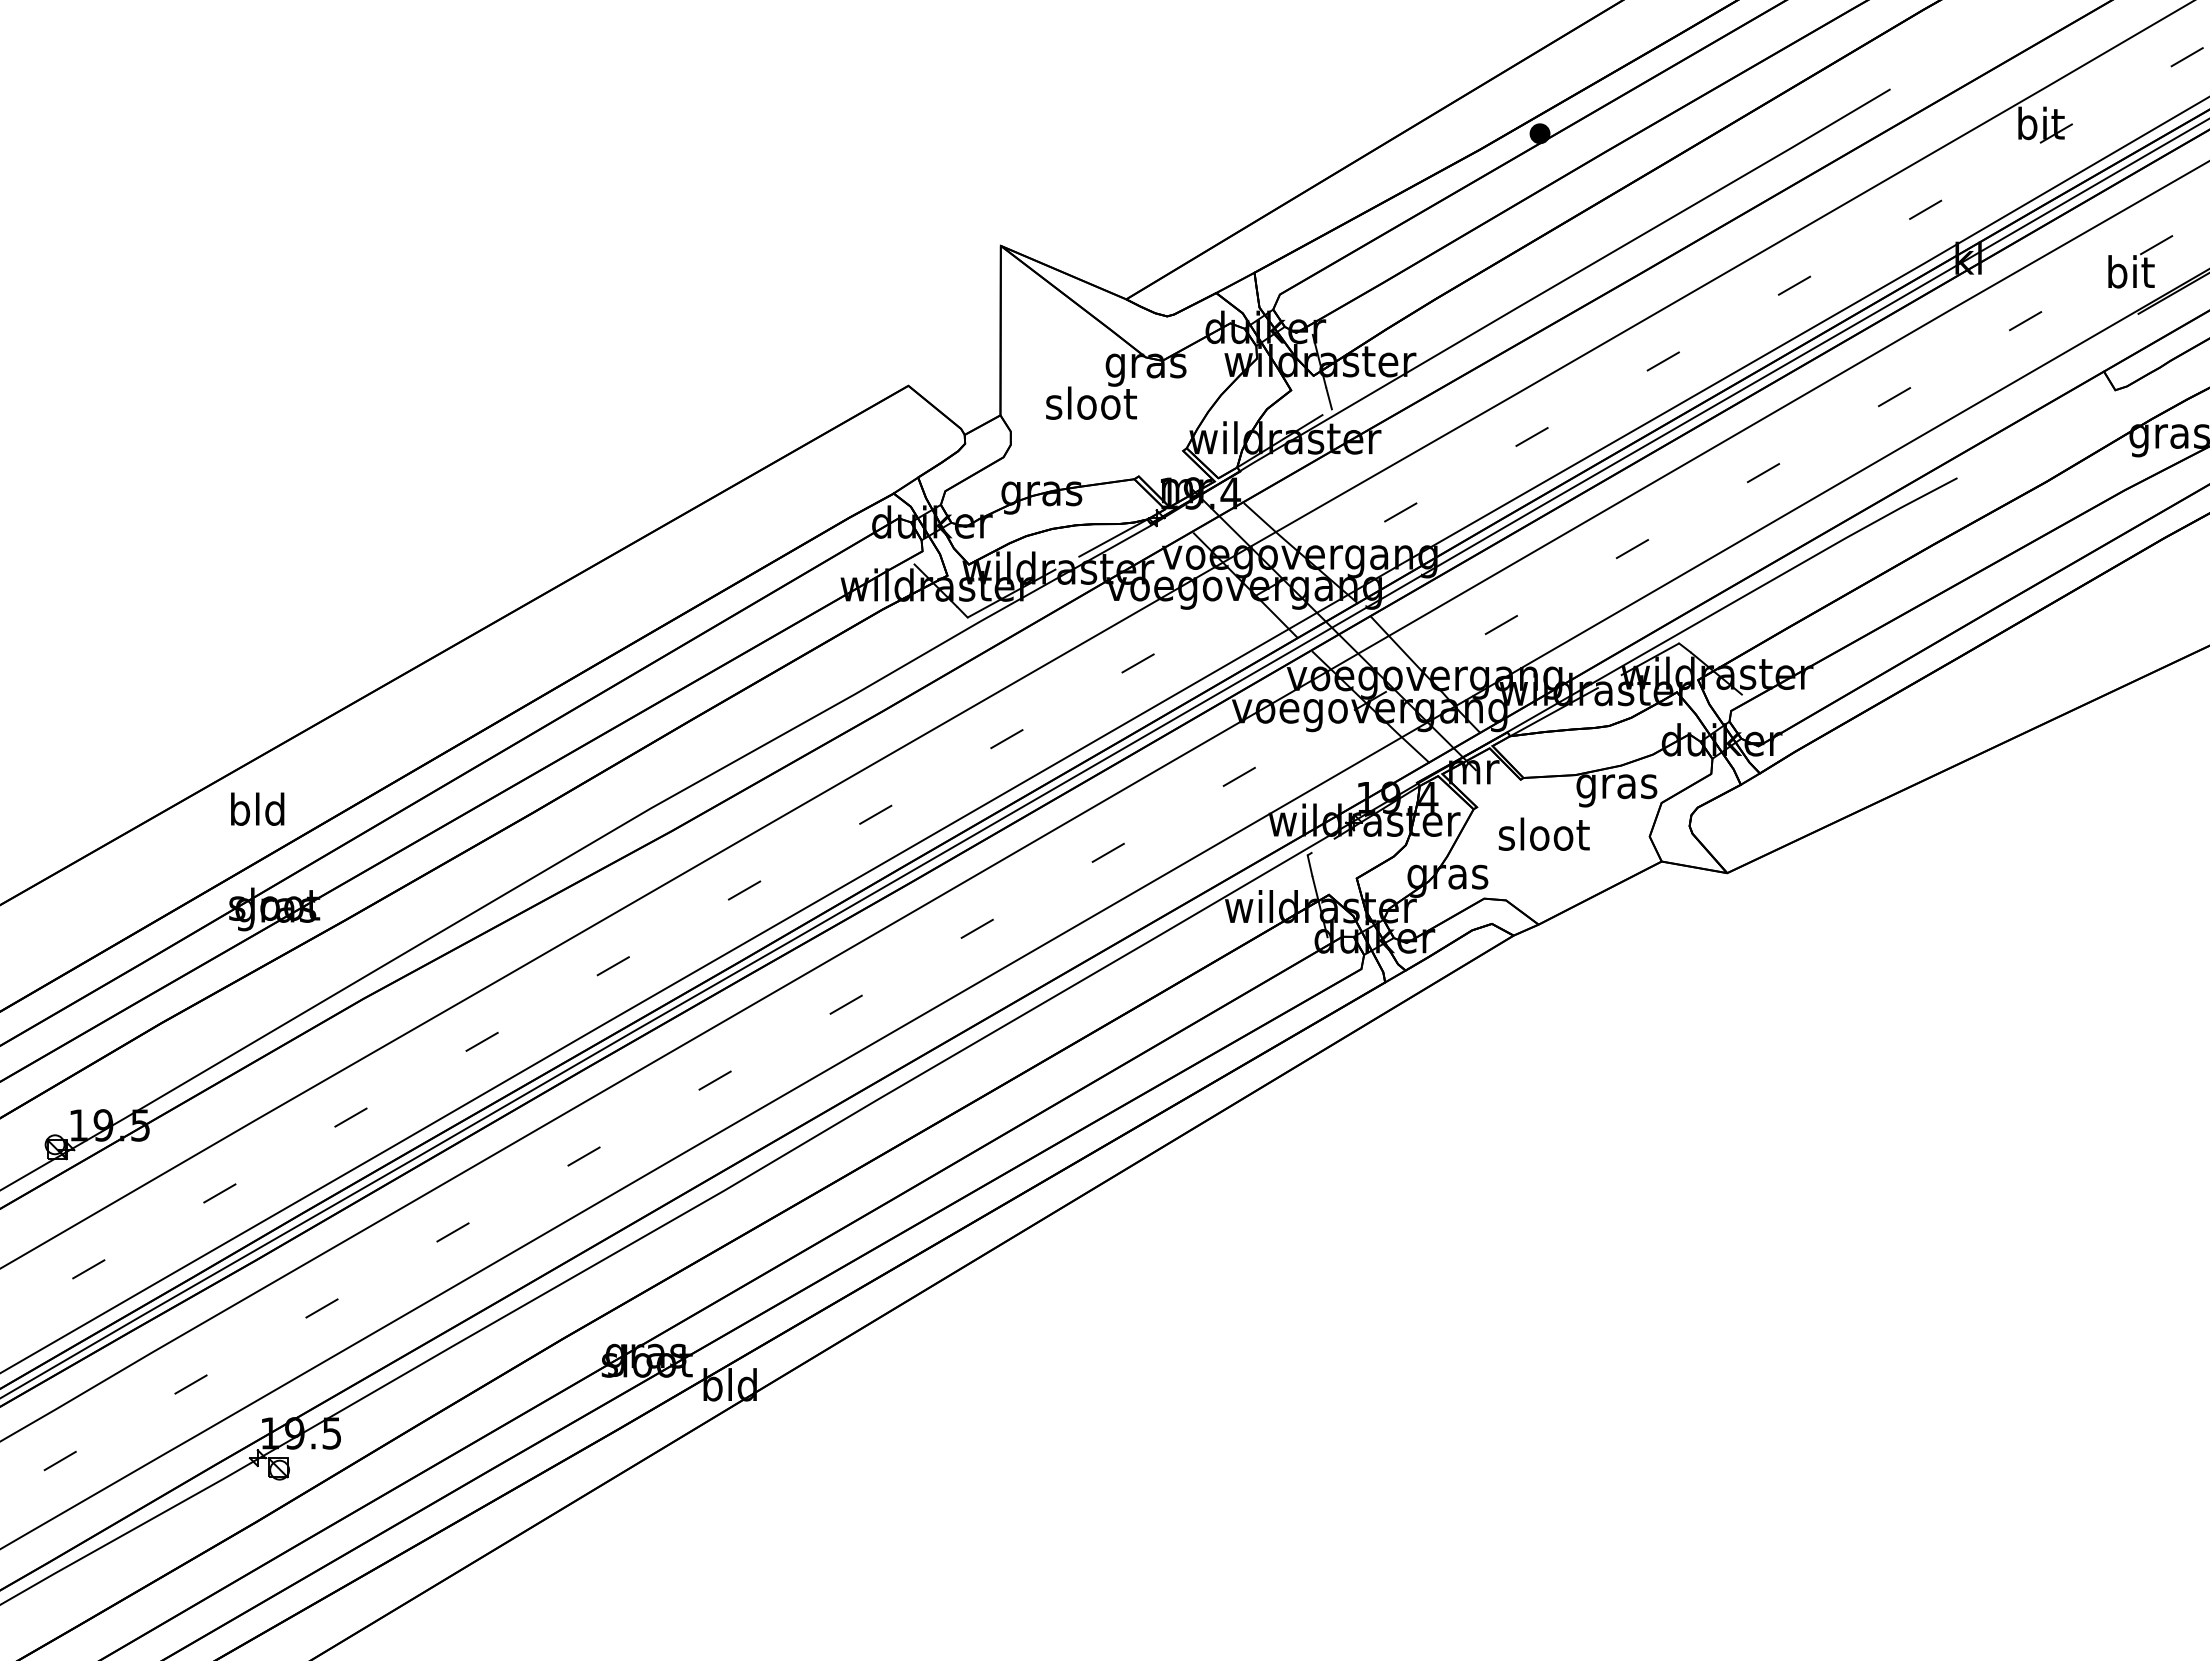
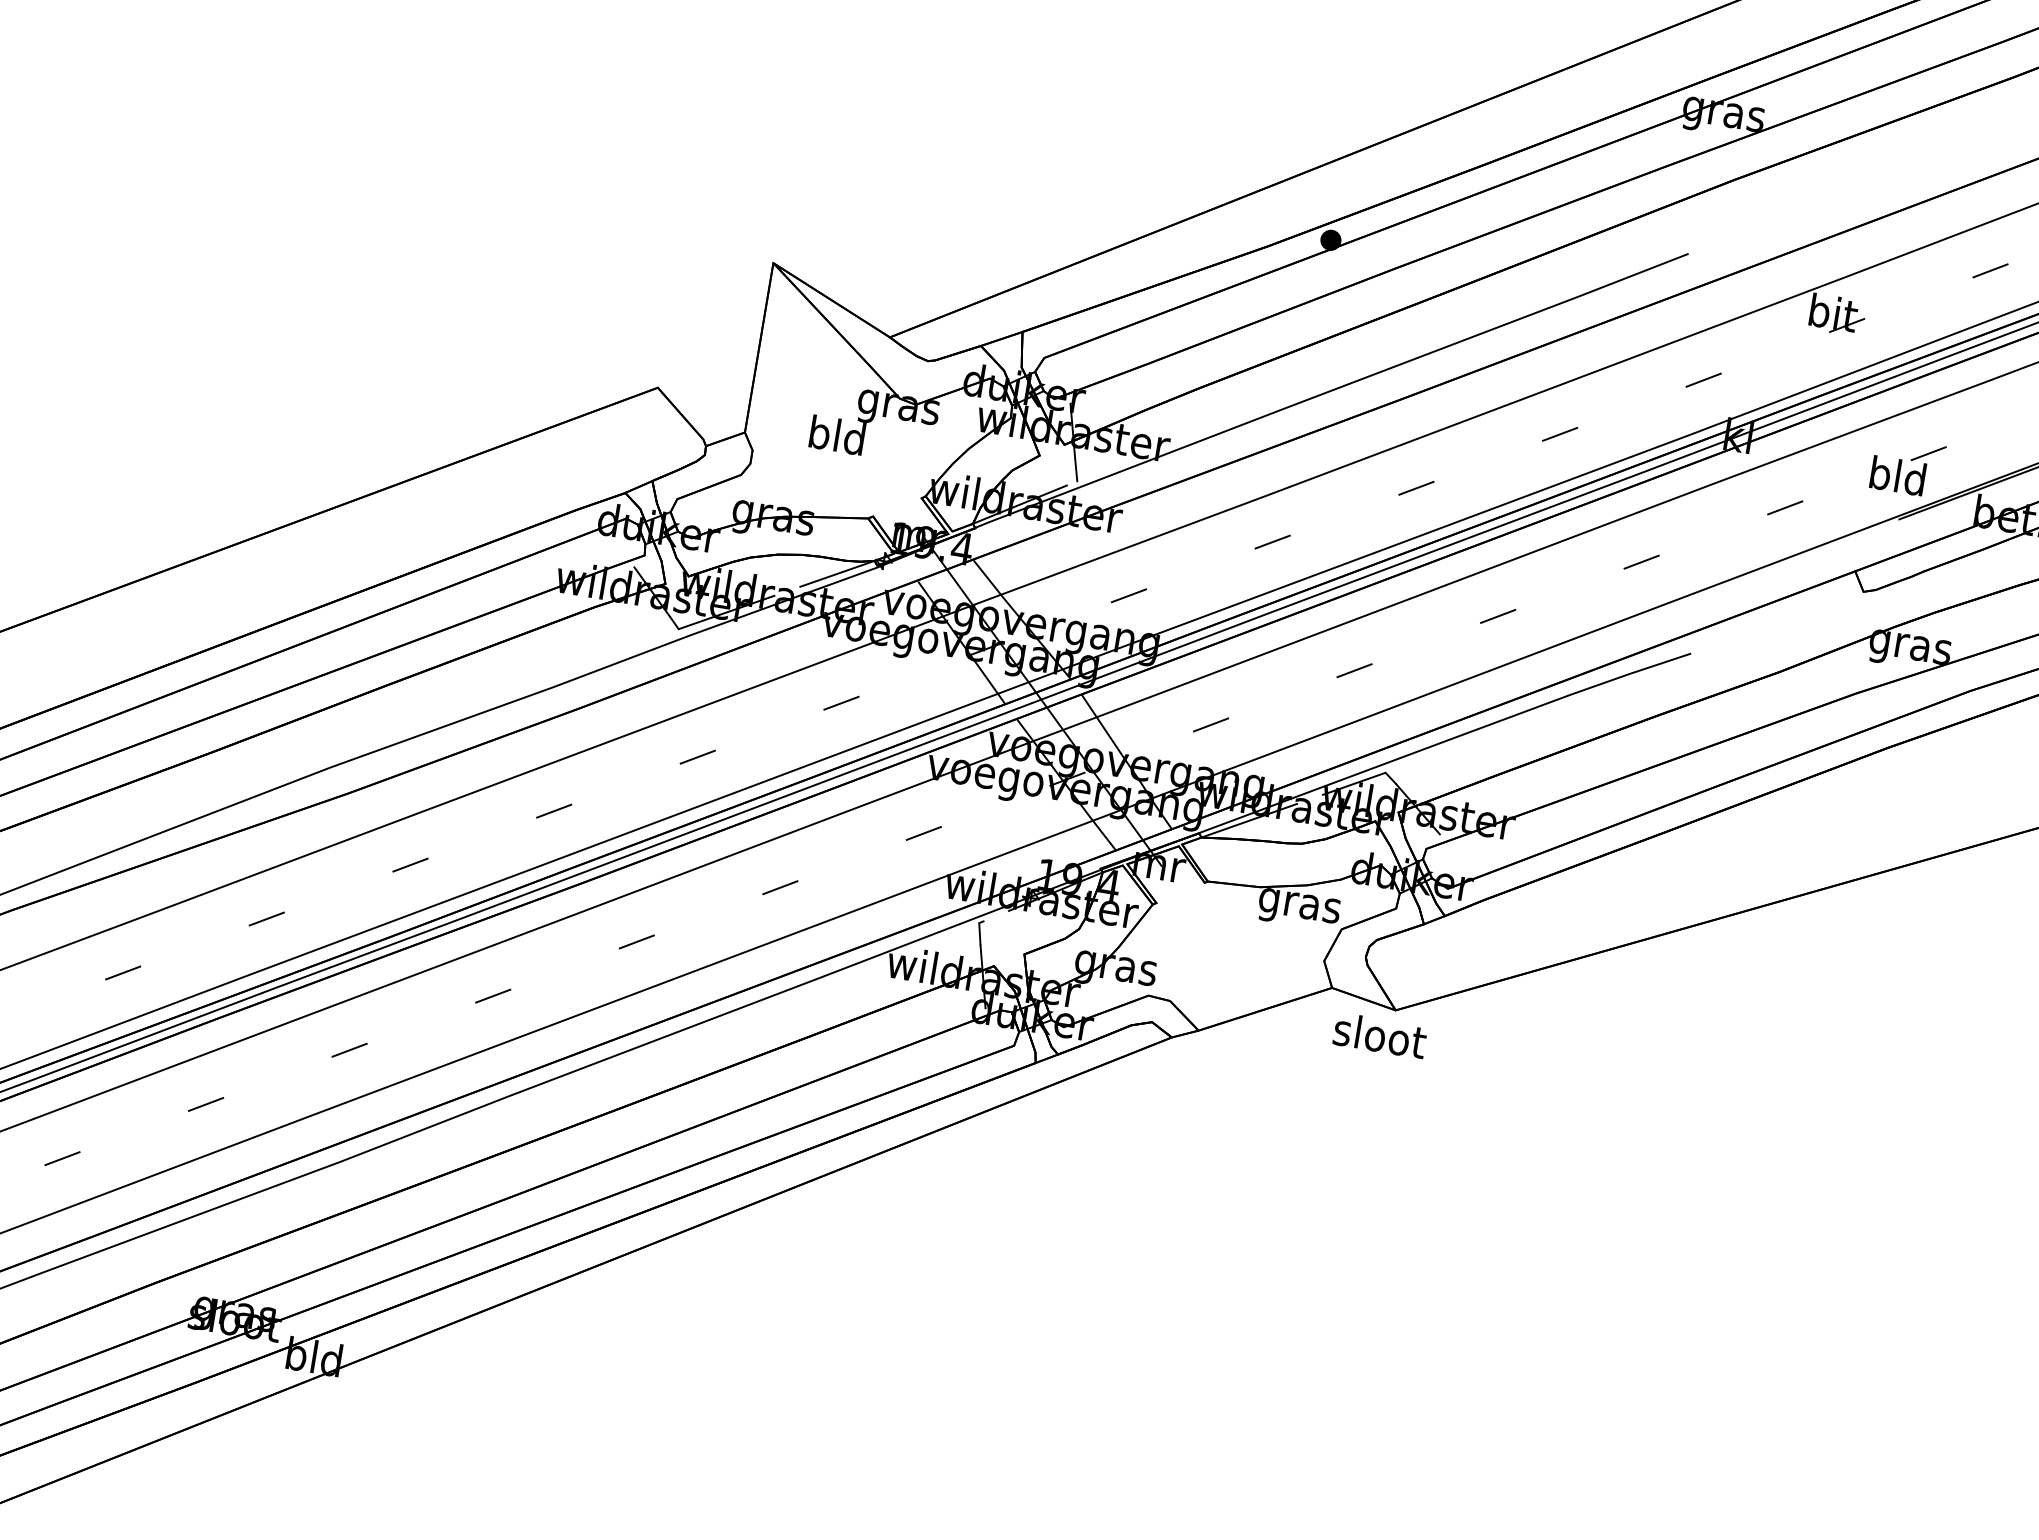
text: (2129, 271) -> (1897, 475), bit -> bld
text: (1091, 402) -> (838, 434), sloot -> bld
text: (1543, 833) -> (1379, 1034), moved

